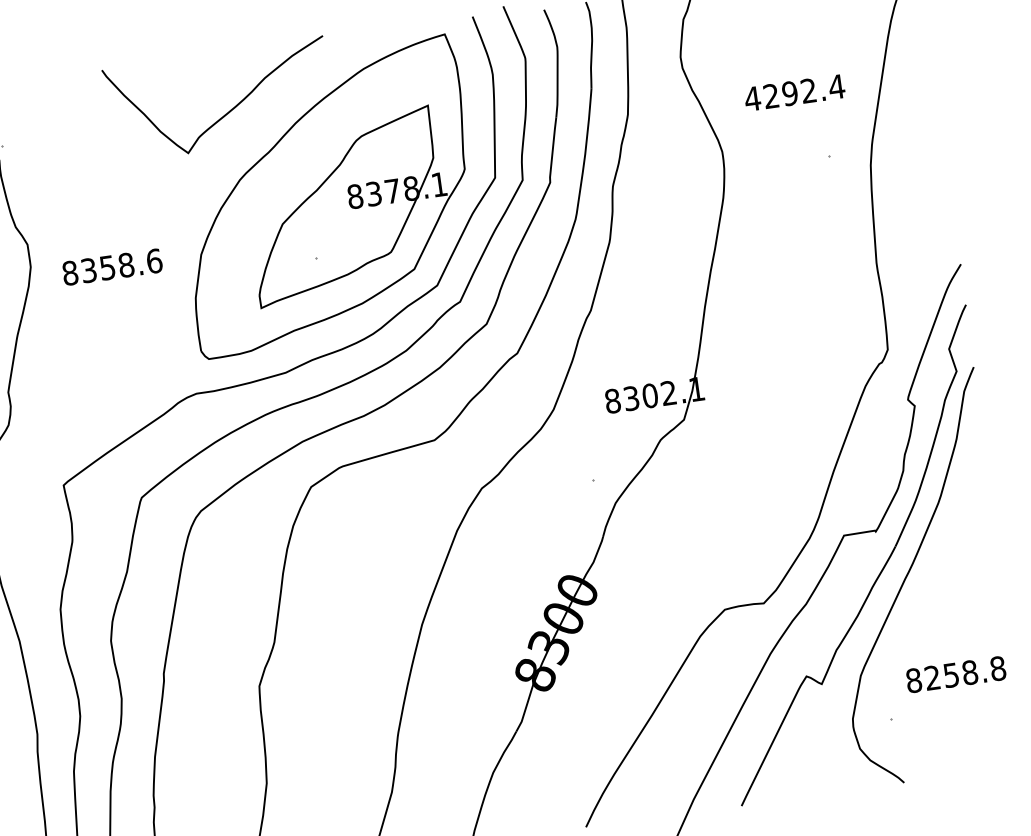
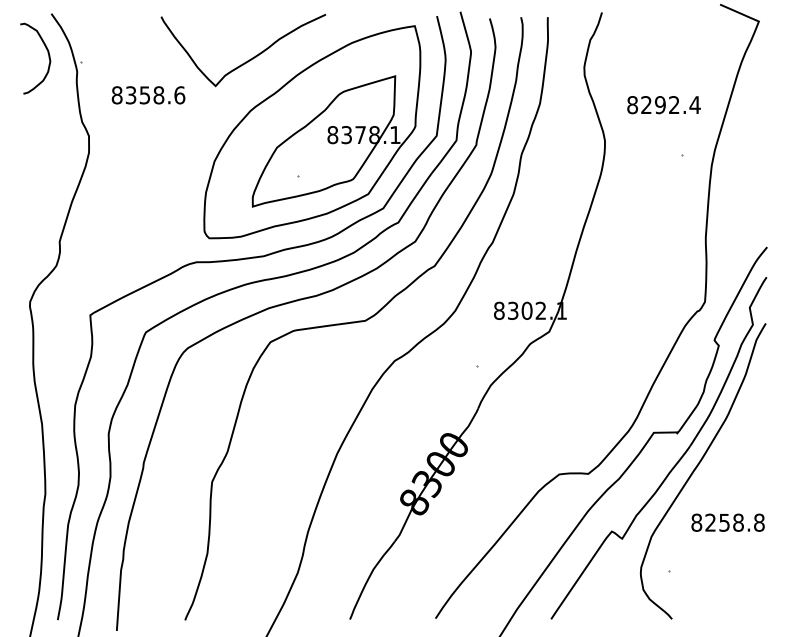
text: (752, 99) -> (632, 105), 4292.4 -> 8292.4
text: (112, 267) -> (148, 95), moved
text: (955, 674) -> (727, 522), moved

